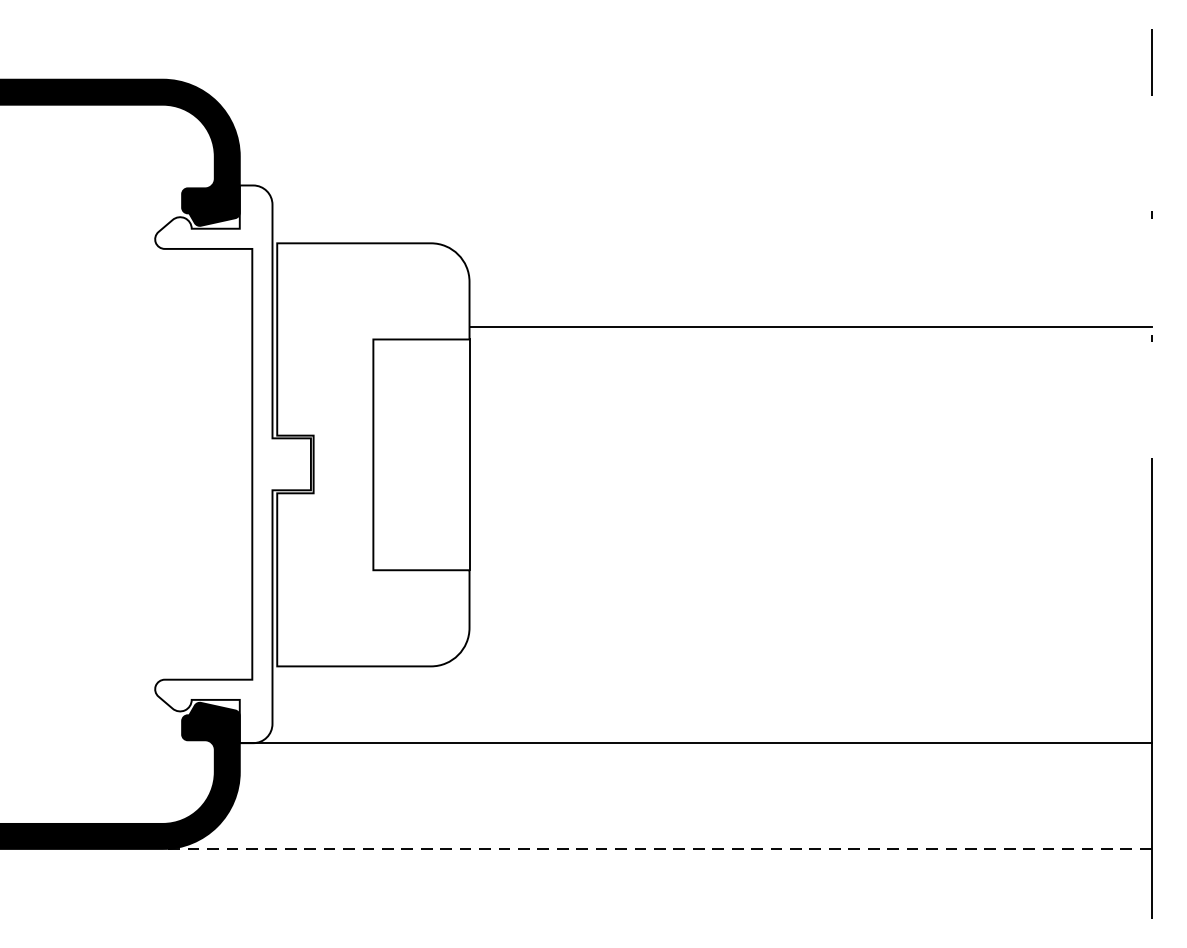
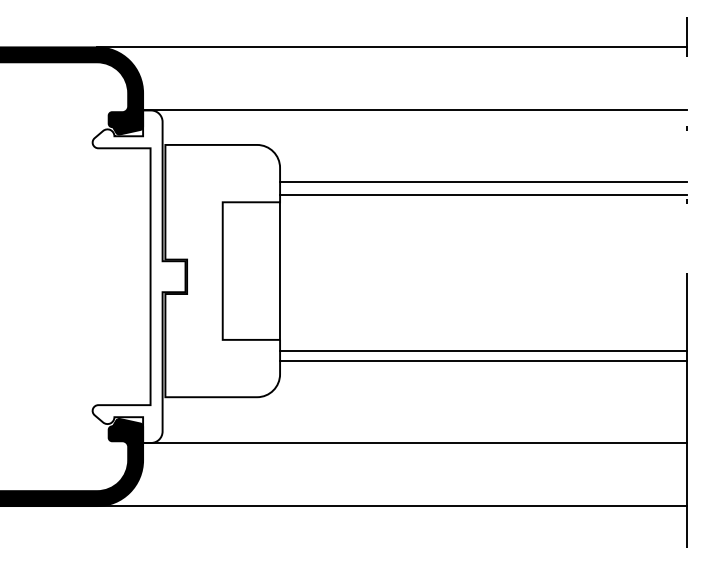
line: (656, 79) -> (391, 47), added
line: (694, 185) -> (414, 110), added
line: (810, 306) -> (483, 182), added
line: (810, 588) -> (483, 350), added
line: (810, 606) -> (483, 361), added
line: (656, 849) -> (391, 506), dashed -> solid

